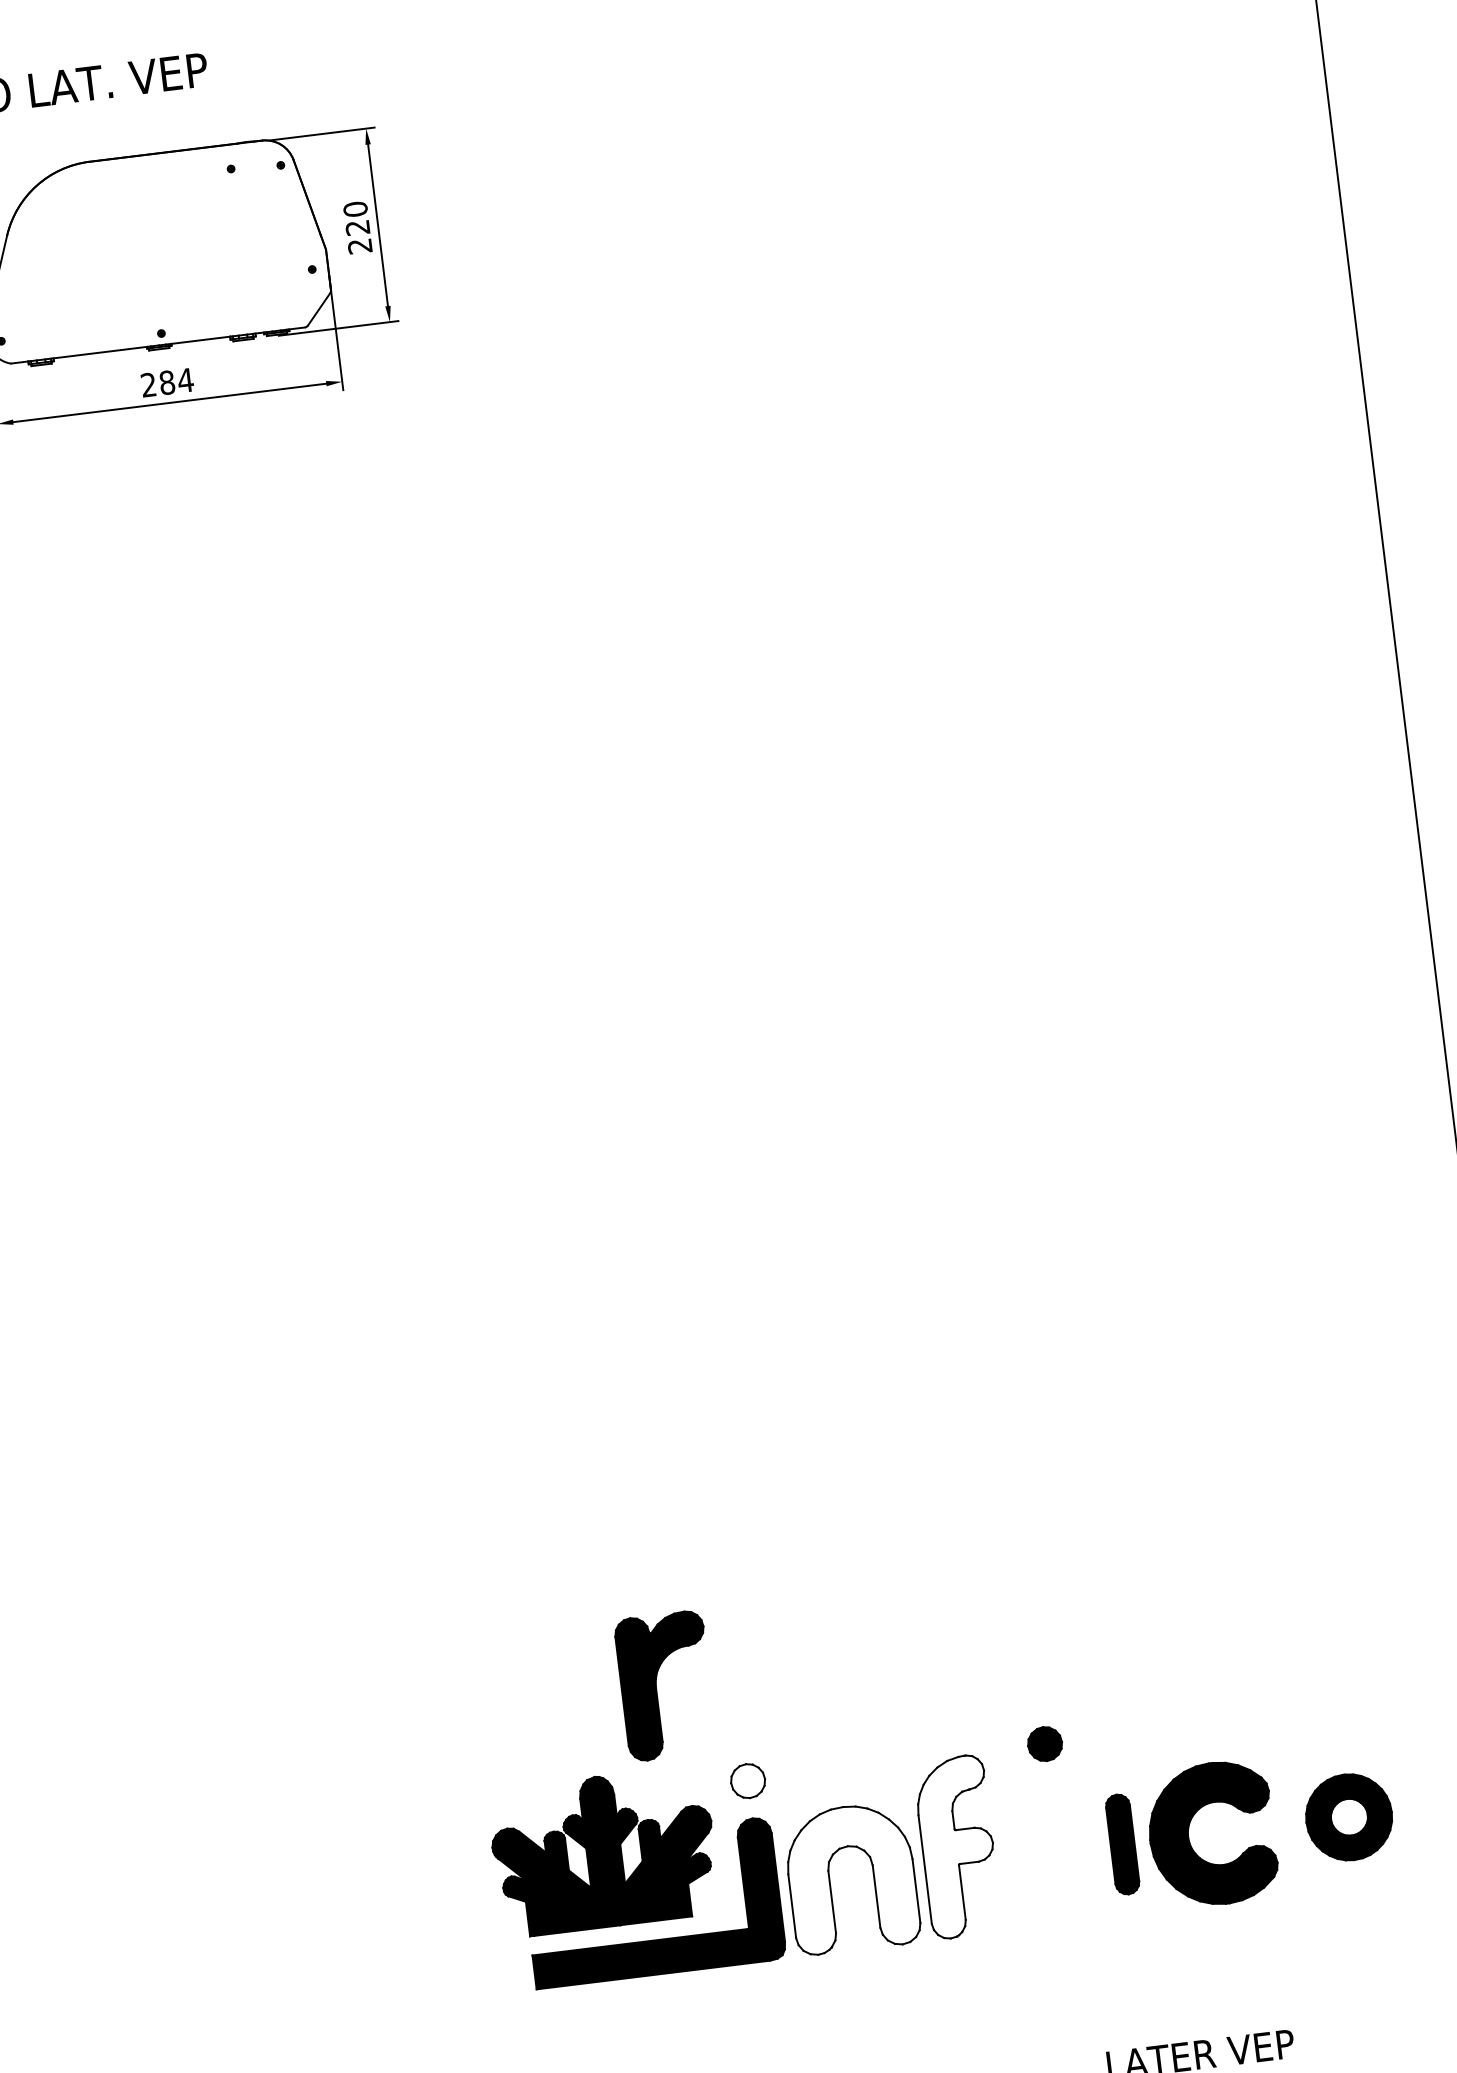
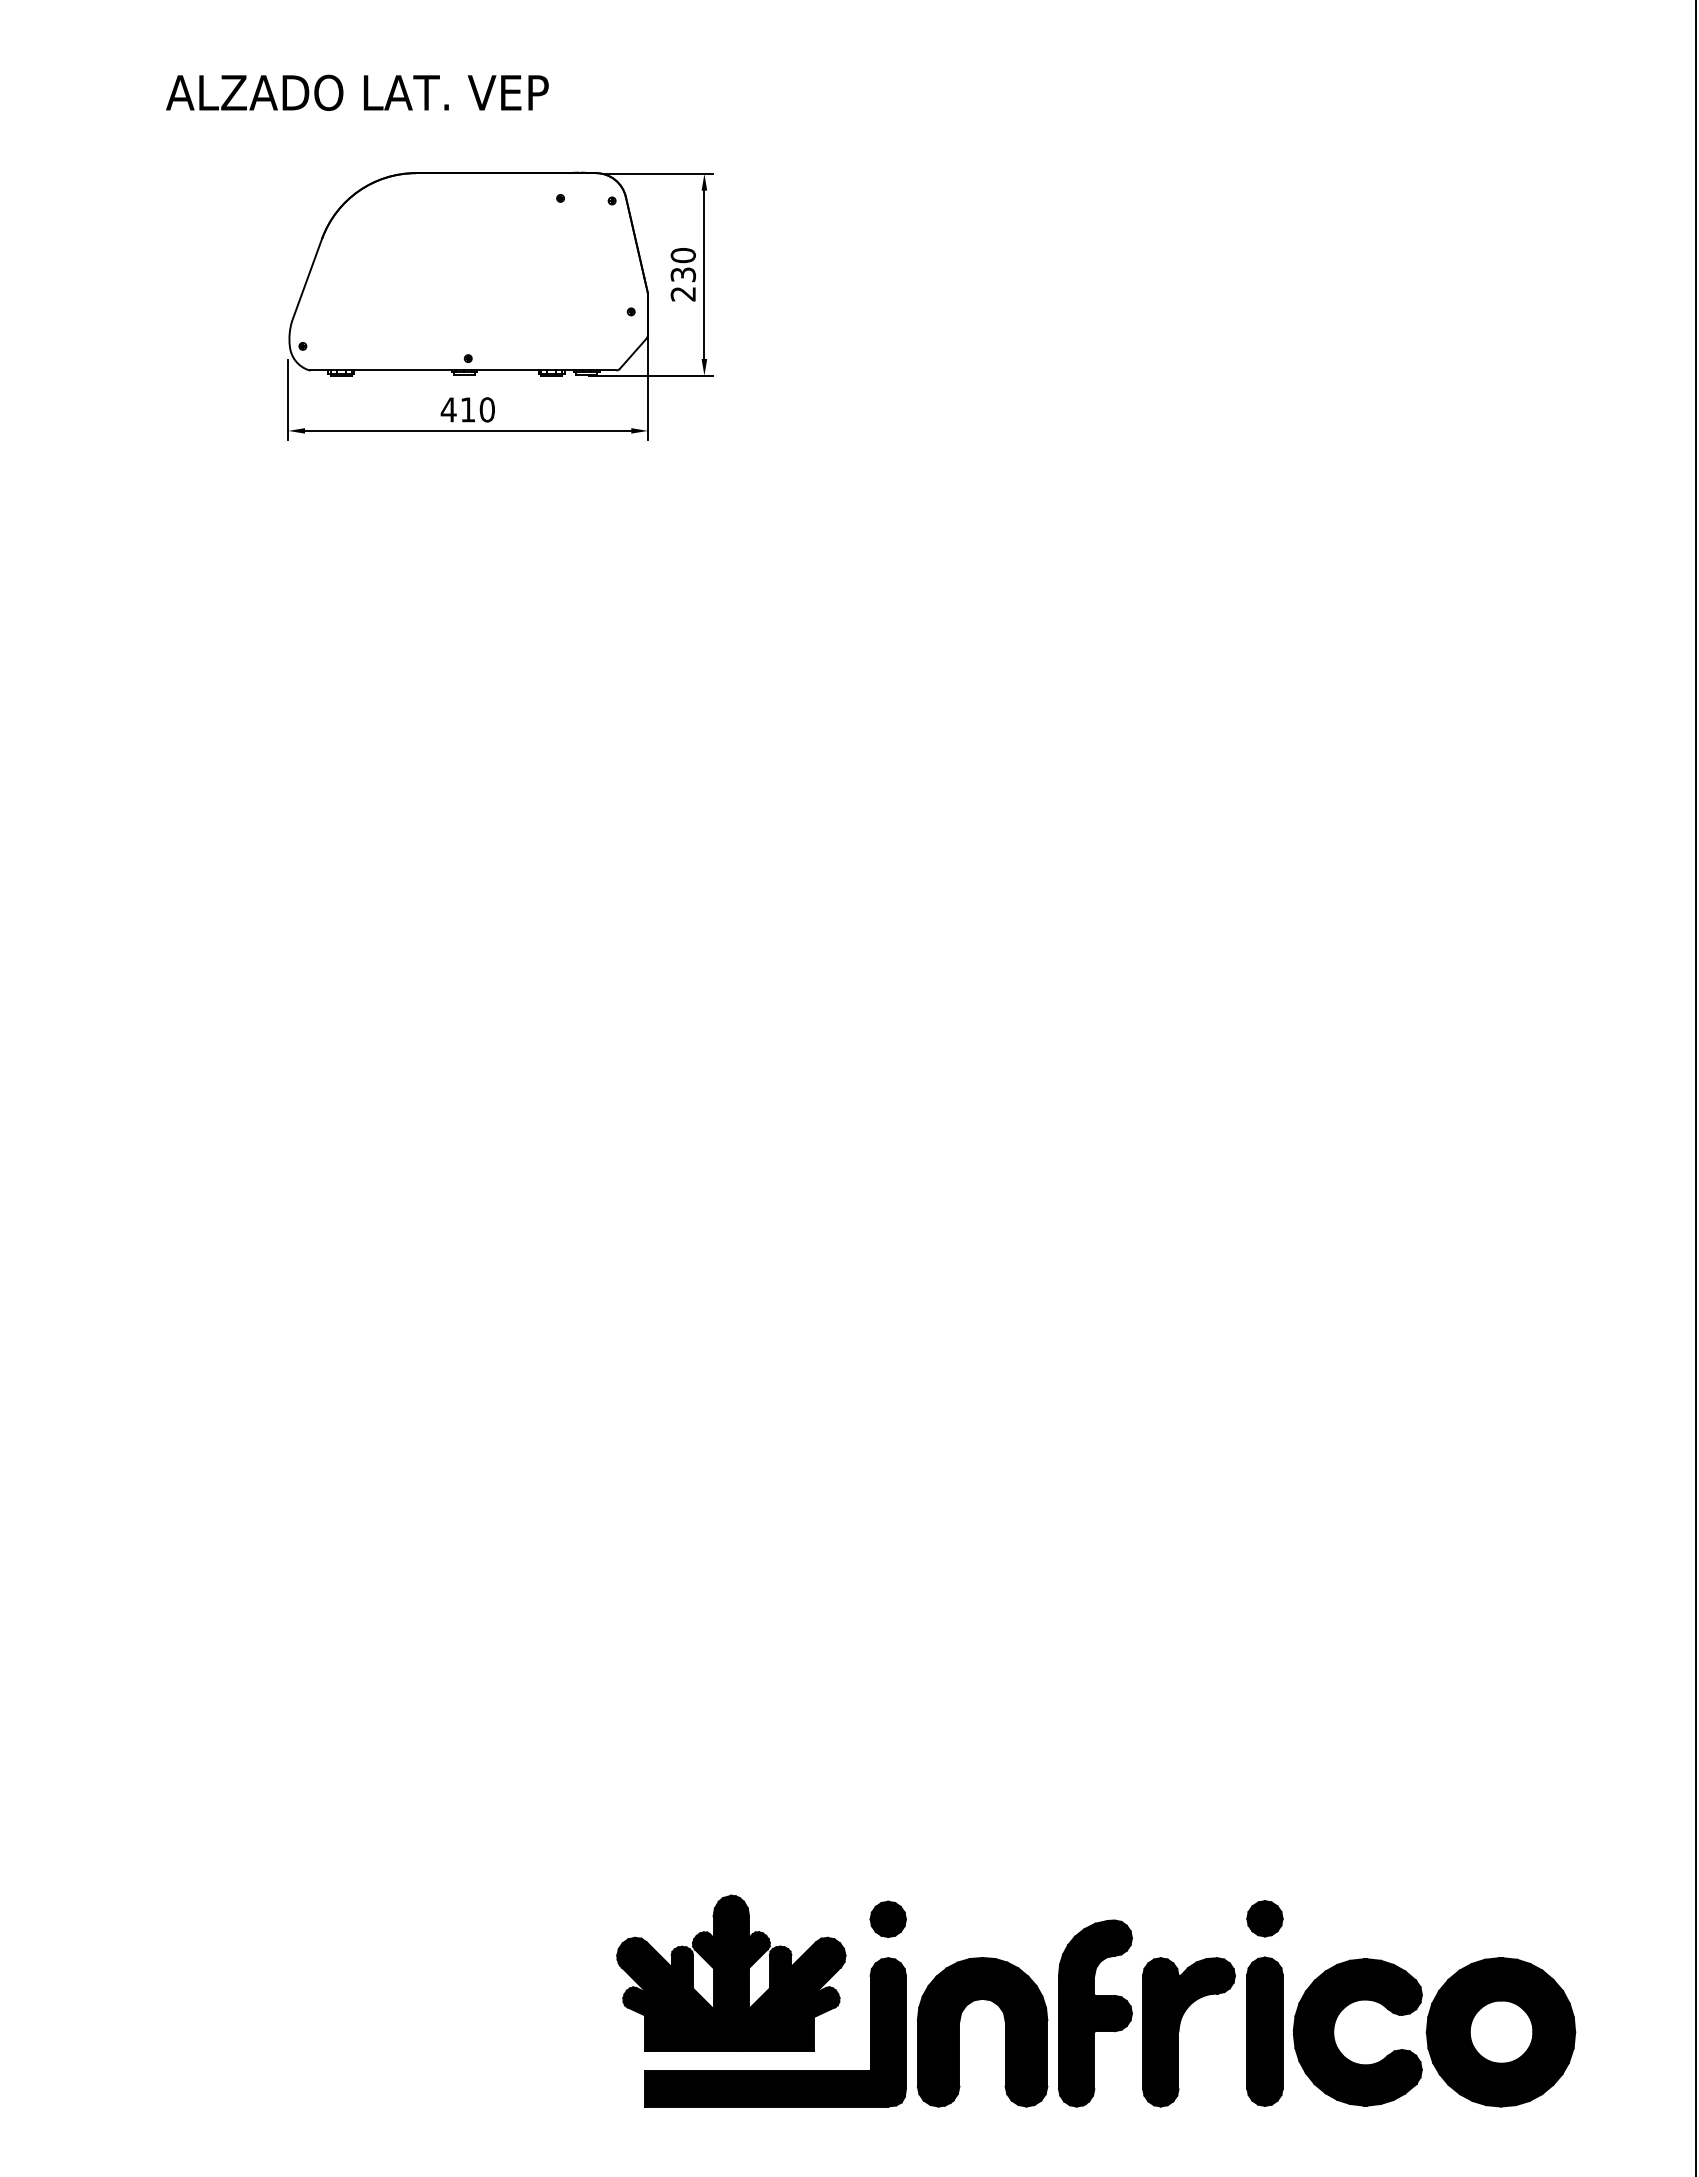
text: (357, 227) -> (683, 274), 220 -> 230
text: (166, 382) -> (467, 409), 284 -> 410
part: (656, 1687) -> (1179, 2032), moved
part: (1044, 1743) -> (1264, 1918), moved
fill: (747, 1781) -> (887, 1919), added
part: (1348, 1817) -> (1500, 2032), size x1.67
part: (1122, 1844) -> (1264, 2031), size x1.43
fill: (956, 1847) -> (1094, 2013), added
fill: (851, 1877) -> (982, 2031), added

